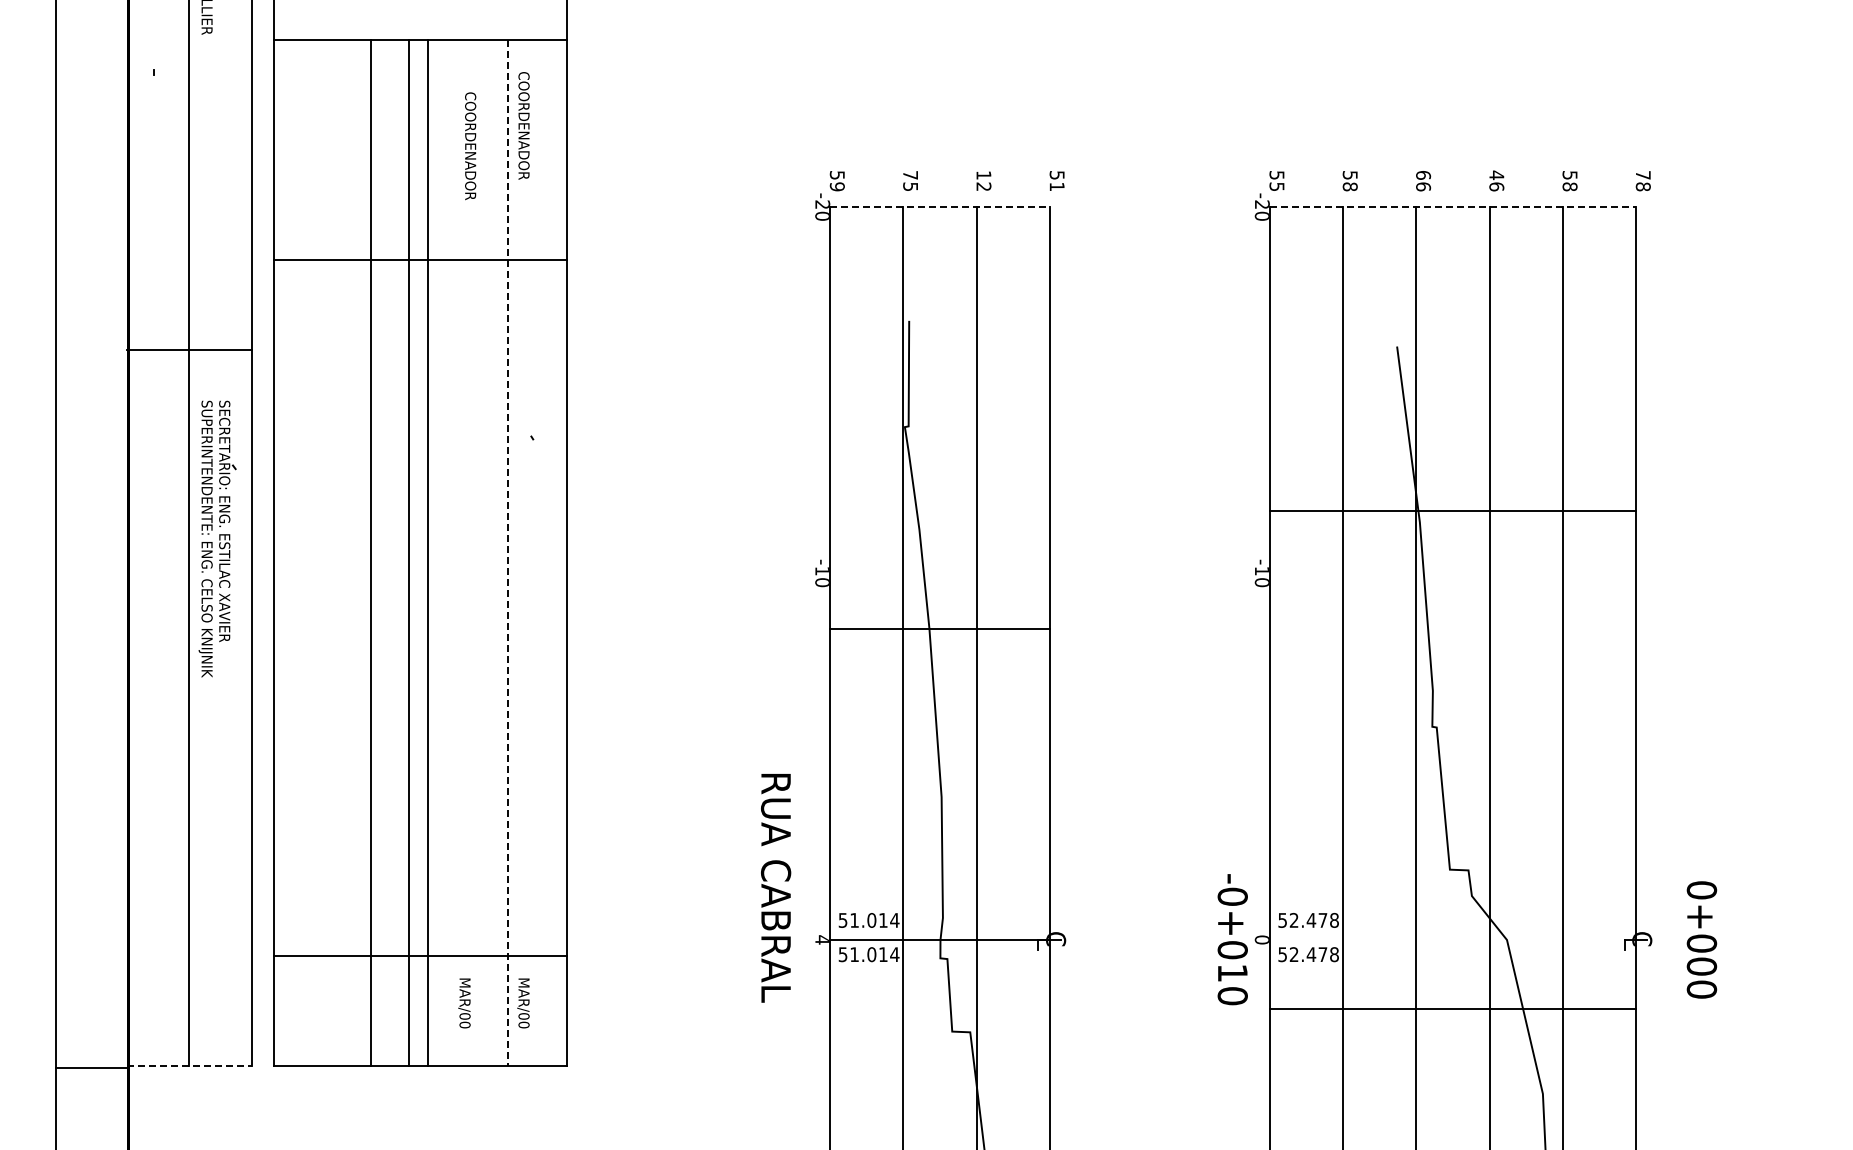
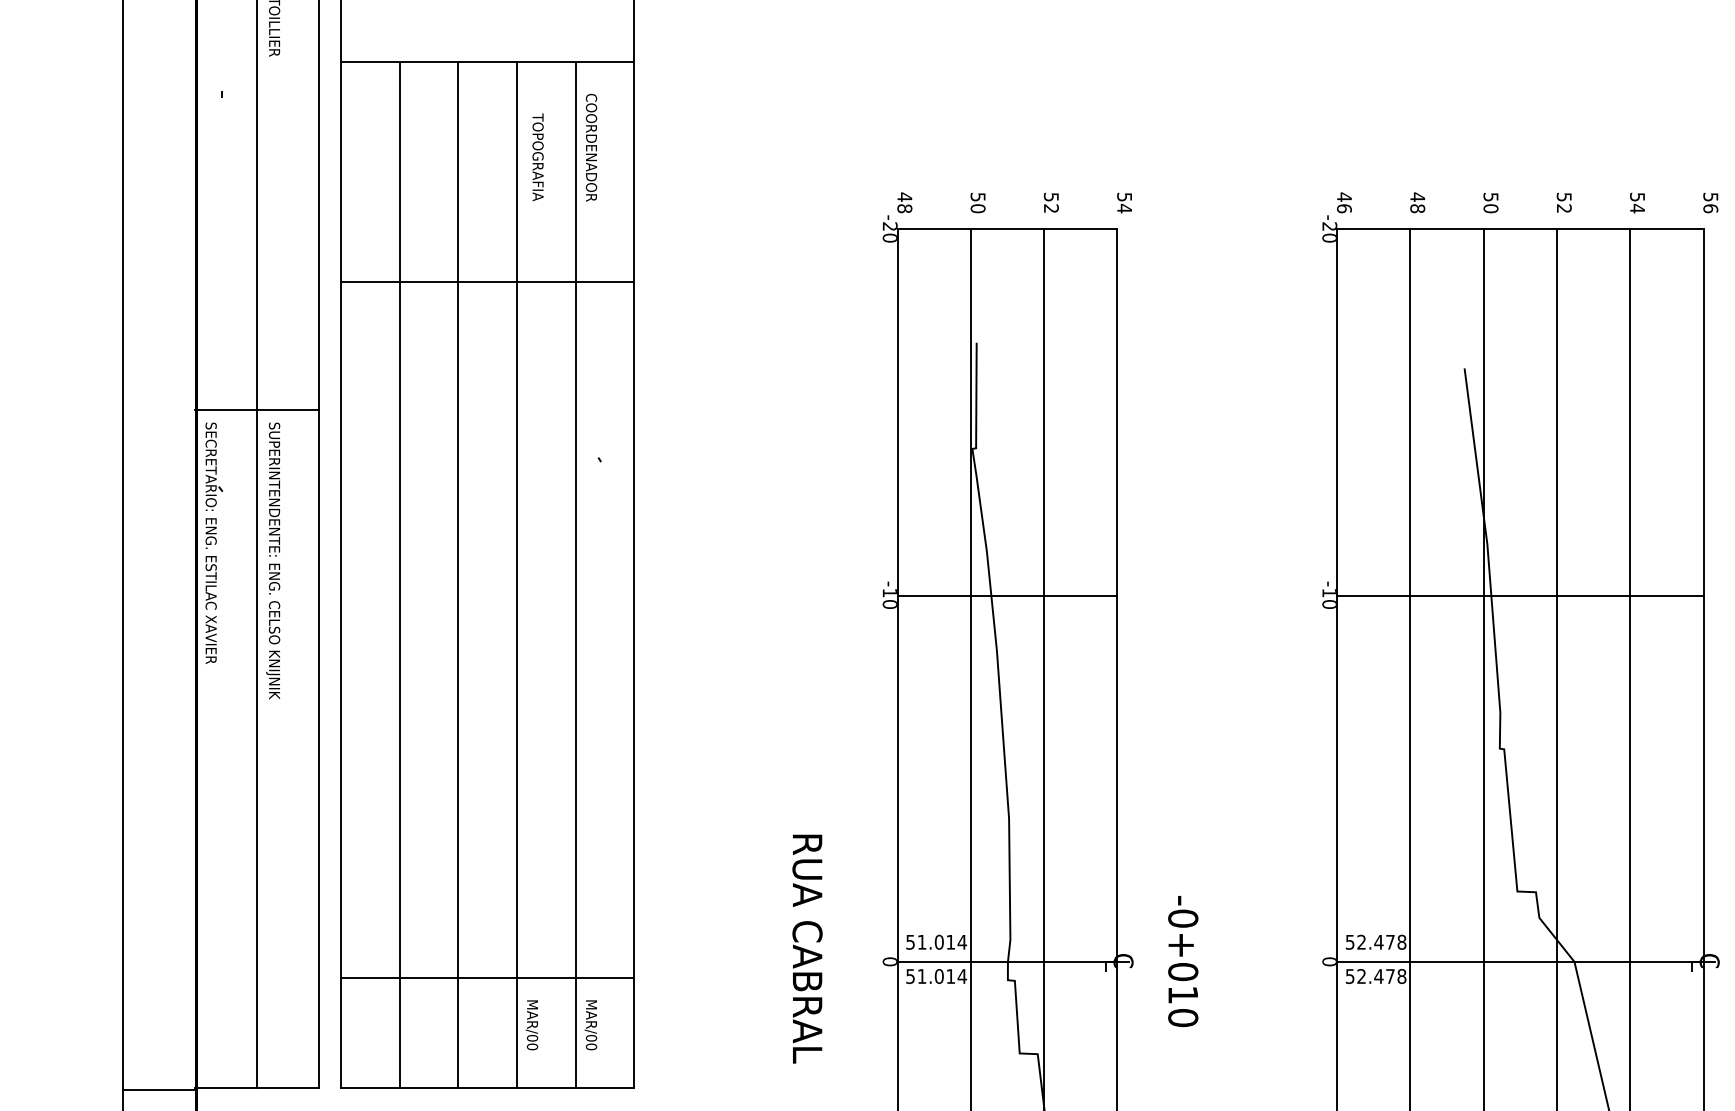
text: (470, 145) -> (537, 167), COORDENADOR -> TOPOGRAFIA
text: (983, 175) -> (1050, 197), 12 -> 52
text: (1349, 175) -> (1416, 197), 58 -> 48
text: (836, 180) -> (903, 202), 59 -> 48
text: (1276, 180) -> (1343, 202), 55 -> 46
text: (1496, 180) -> (1563, 202), 46 -> 52
text: (910, 181) -> (977, 203), 75 -> 50
text: (1423, 181) -> (1490, 203), 66 -> 50
text: (1642, 181) -> (1709, 203), 78 -> 56
text: (1056, 186) -> (1123, 208), 51 -> 54
text: (1569, 186) -> (1636, 208), 58 -> 54
line: (939, 207) -> (1006, 229), dashed -> solid
line: (1453, 207) -> (1520, 229), dashed -> solid
line: (189, 350) -> (256, 410), moved
line: (1452, 510) -> (1519, 595), moved
part: (227, 521) -> (213, 543), moved
line: (371, 553) -> (399, 575), moved
line: (409, 553) -> (516, 575), moved
line: (427, 553) -> (457, 575), moved
line: (508, 553) -> (575, 575), dashed -> solid
line: (939, 628) -> (1006, 595), moved
text: (776, 888) -> (807, 949), moved
text: (821, 939) -> (888, 961), 4 -> 0
text: (1232, 939) -> (1182, 961), moved
line: (1452, 1009) -> (1519, 962), moved
line: (189, 1066) -> (256, 1088), dashed -> solid

